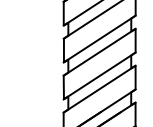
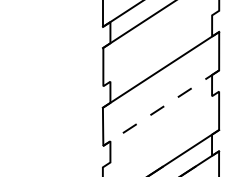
line: (99, 38) -> (160, 47), removed
line: (99, 76) -> (160, 109), solid -> dashed
line: (99, 88) -> (160, 128), removed

